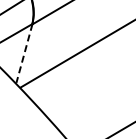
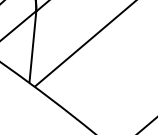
line: (24, 53) -> (32, 46), dashed -> solid

